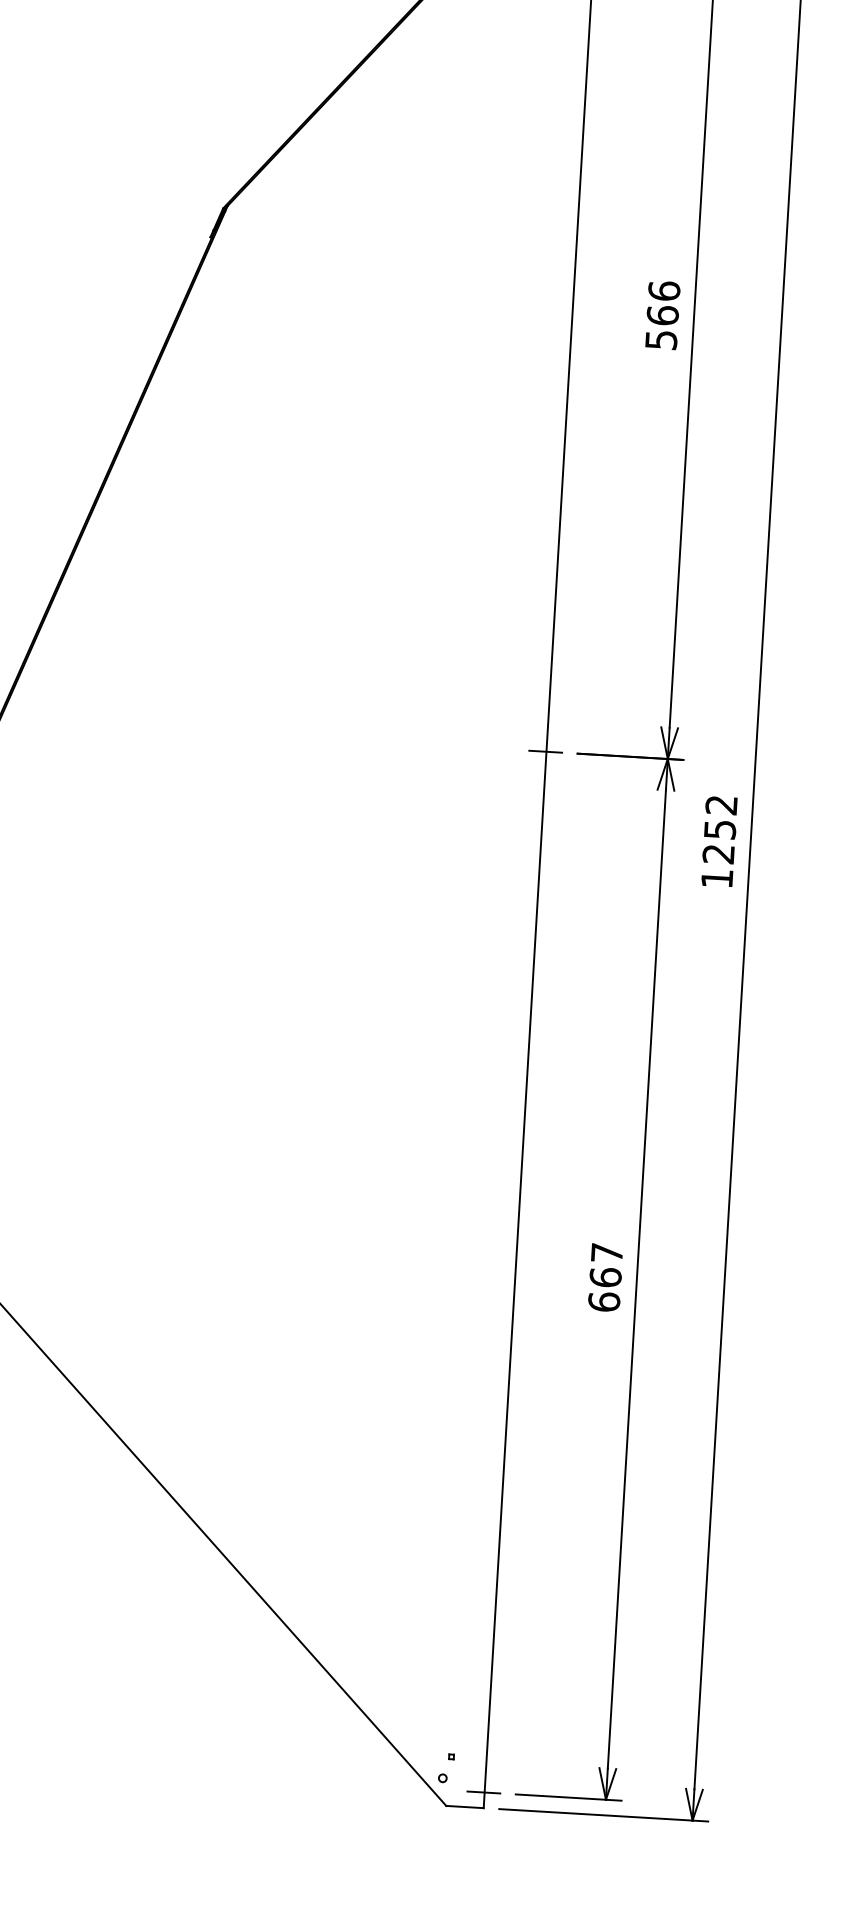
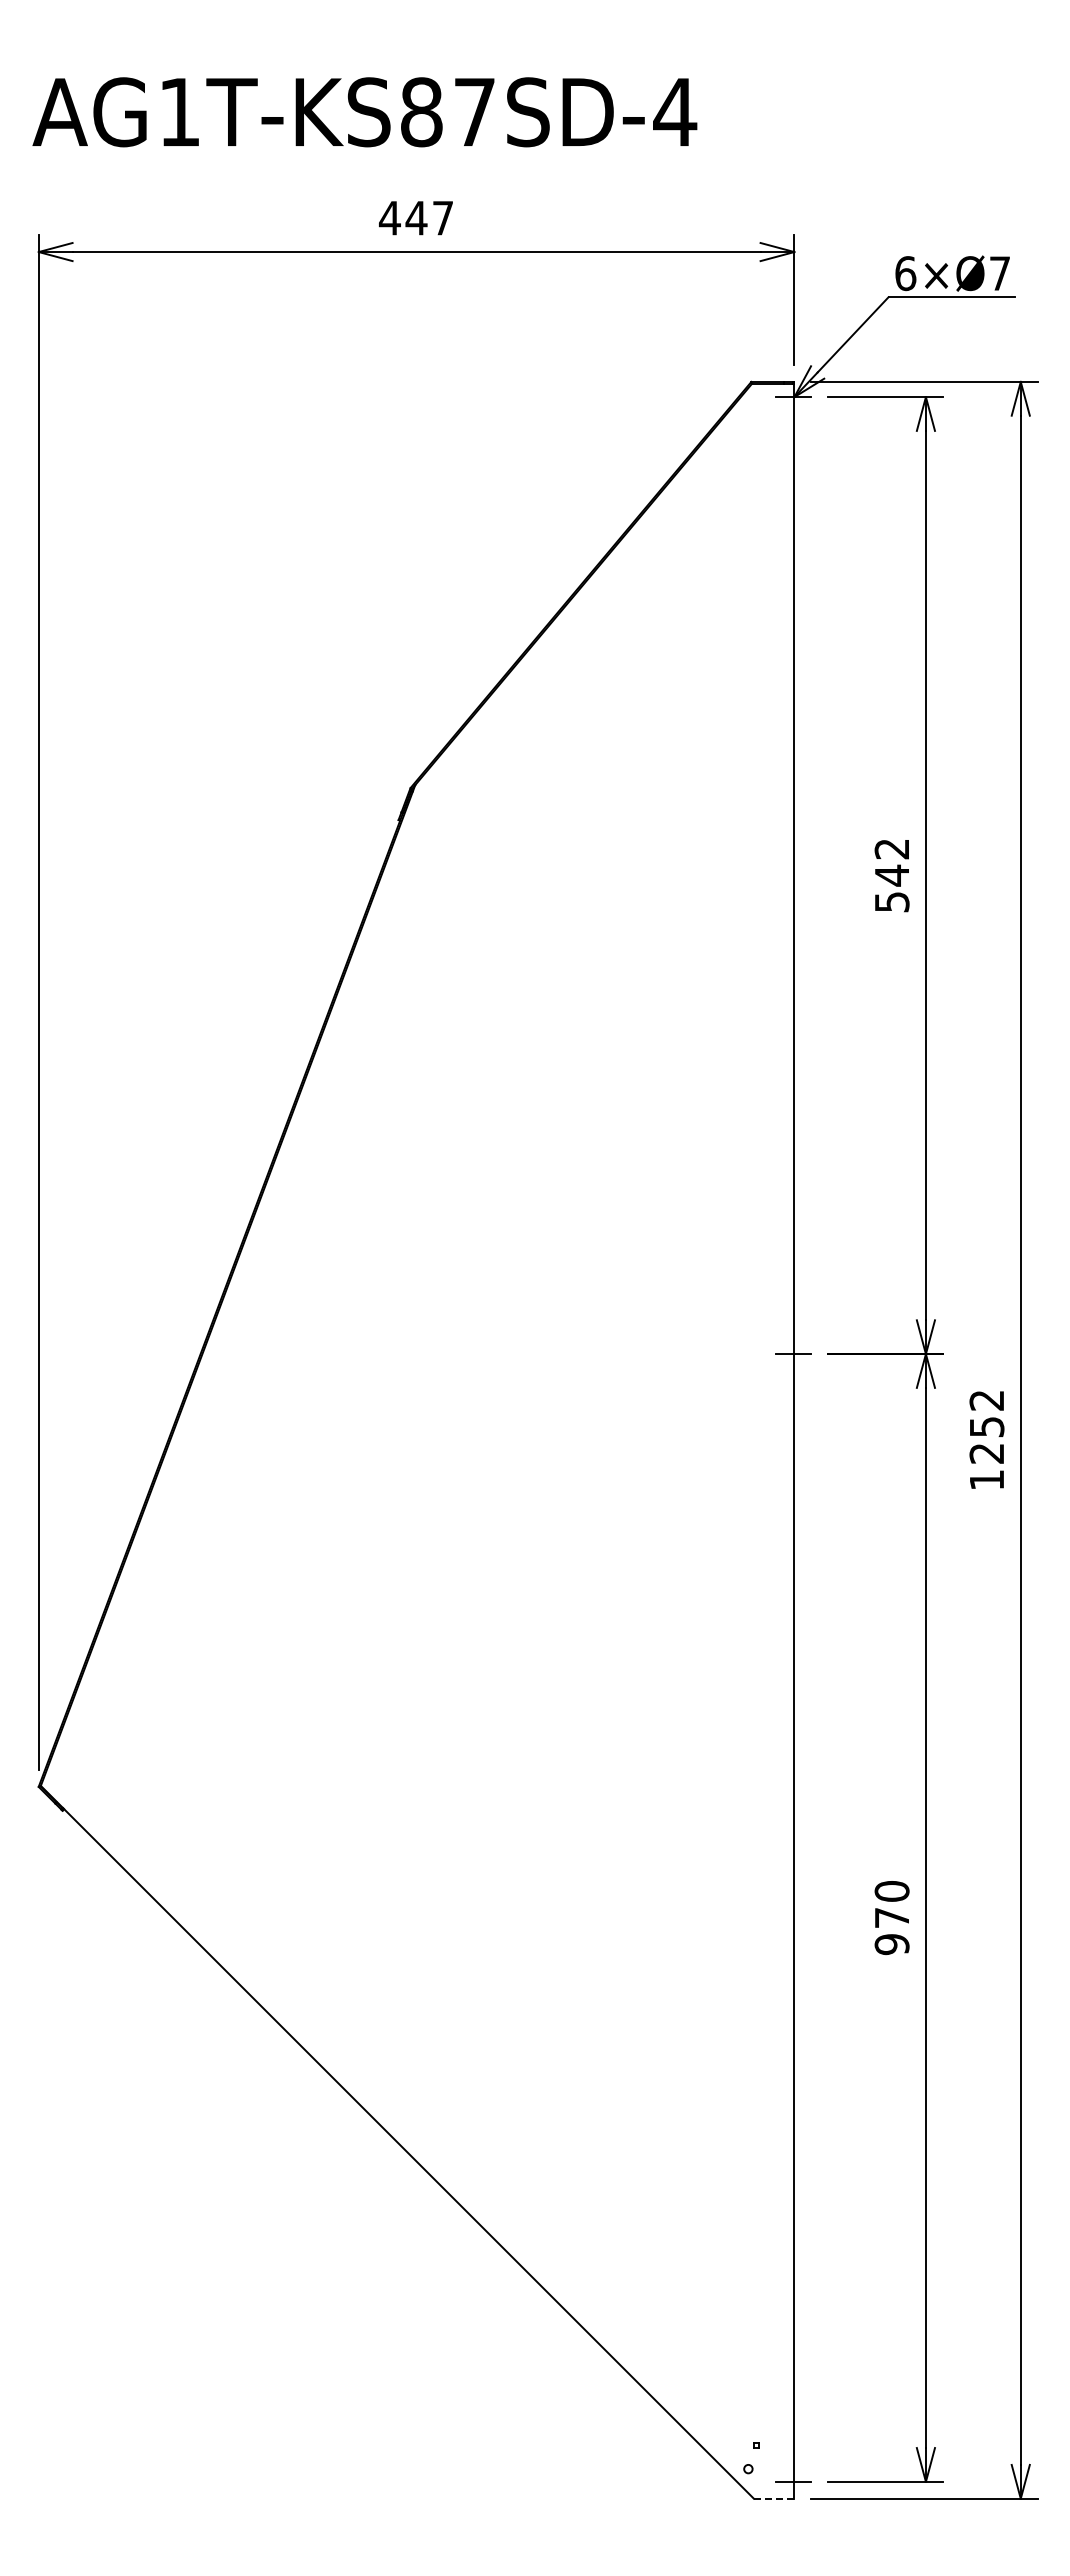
text: (662, 303) -> (891, 862), 566 -> 542
text: (605, 1278) -> (891, 1918), 667 -> 970
line: (465, 1806) -> (774, 2498), solid -> dashed

